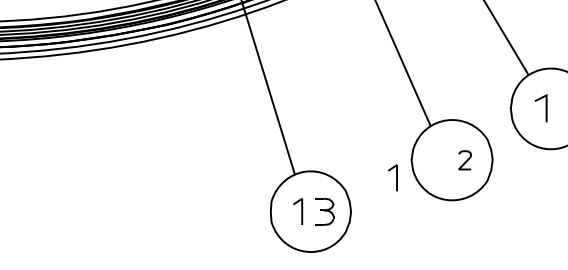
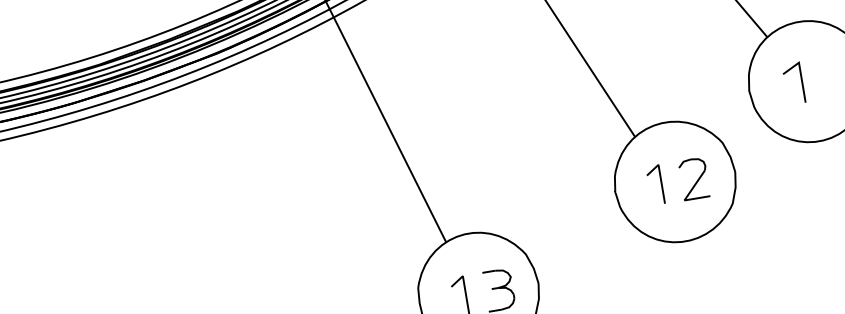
part: (464, 160) -> (693, 179), size x1.43
curve: (396, 177) -> (660, 183), moved

